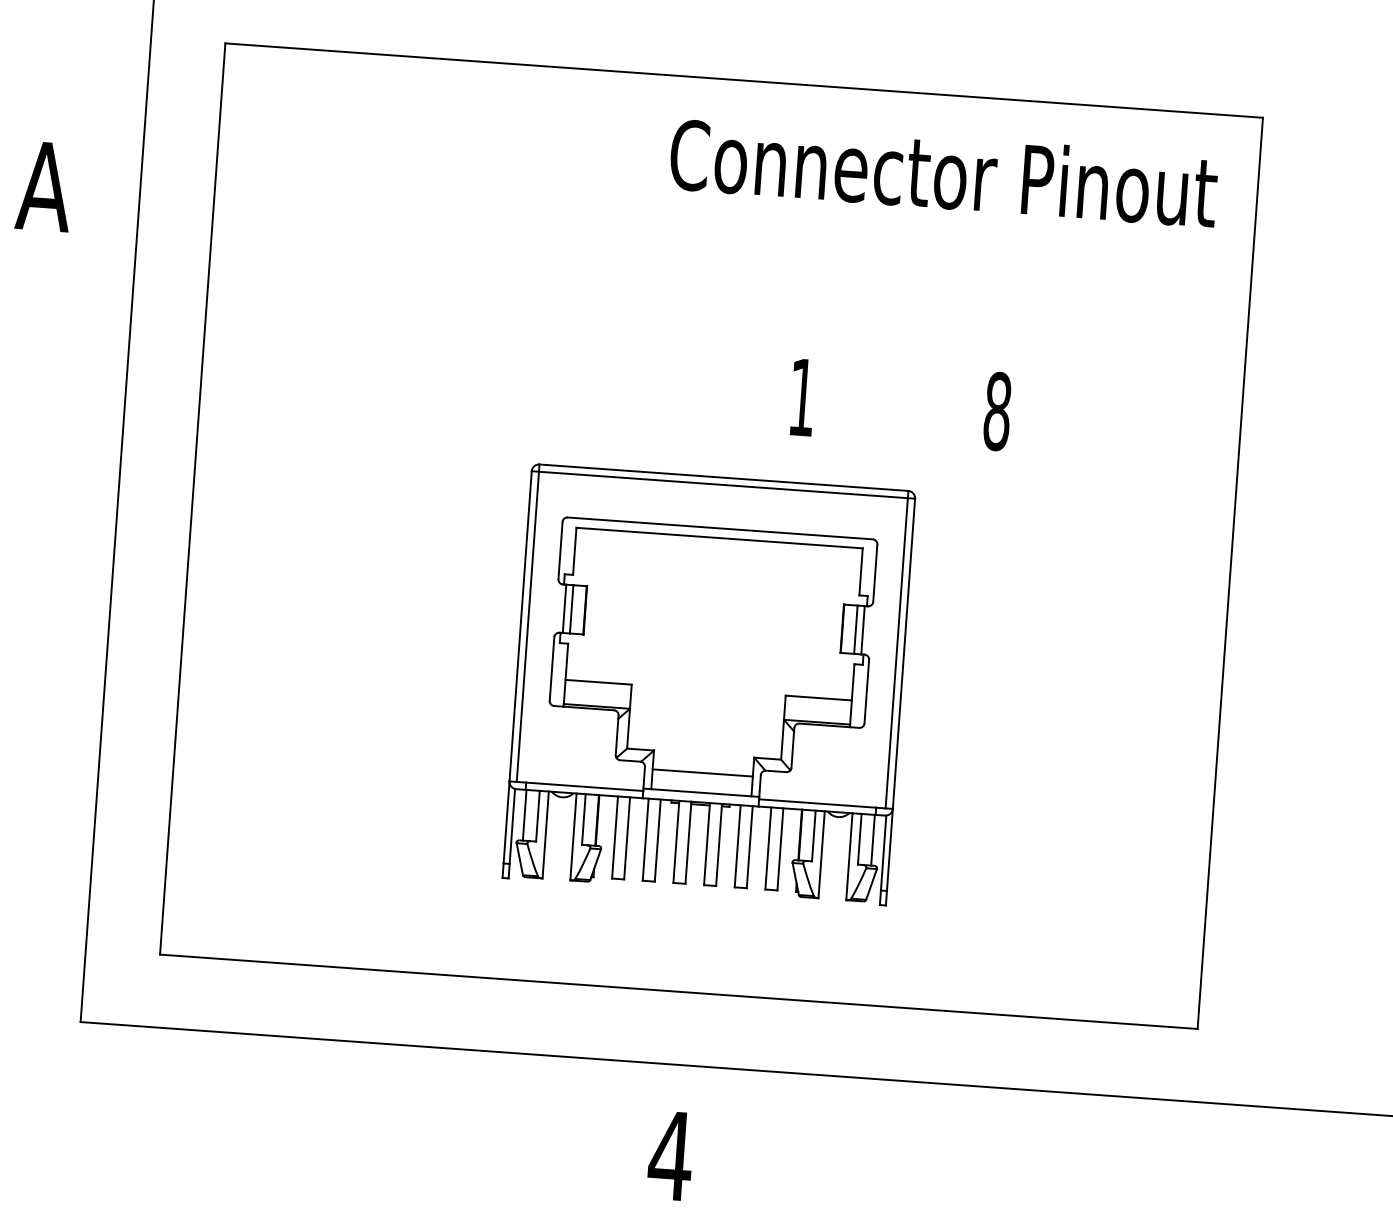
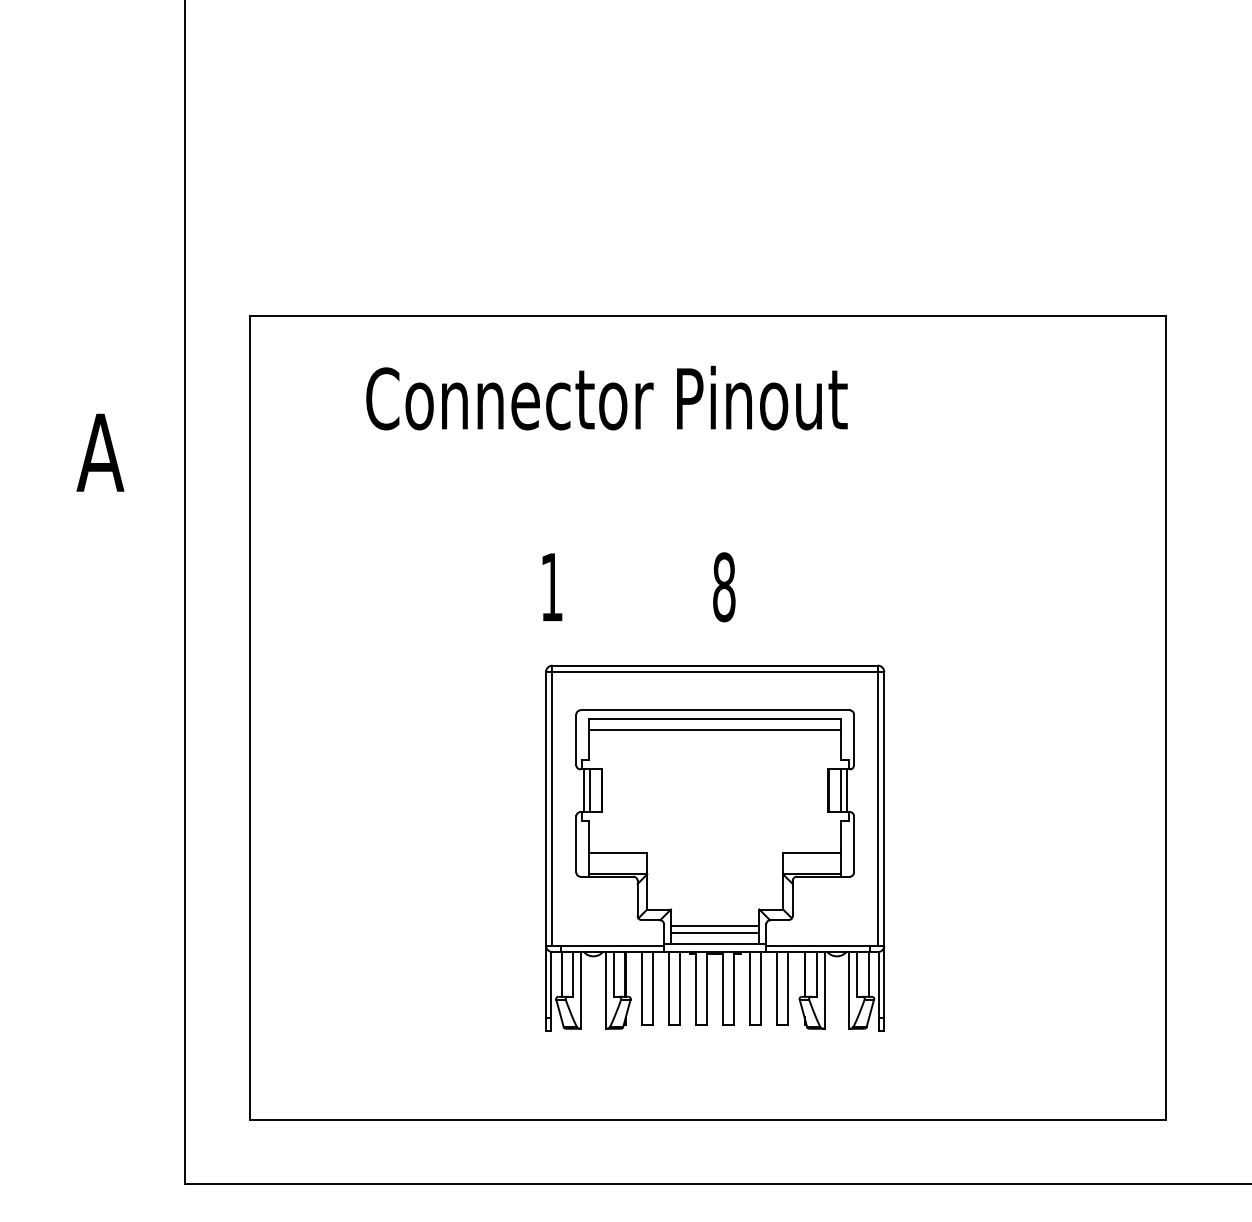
text: (943, 172) -> (606, 397), moved
text: (900, 404) -> (638, 587), moved
line: (717, 550) -> (714, 729), added
line: (701, 780) -> (714, 932), added

